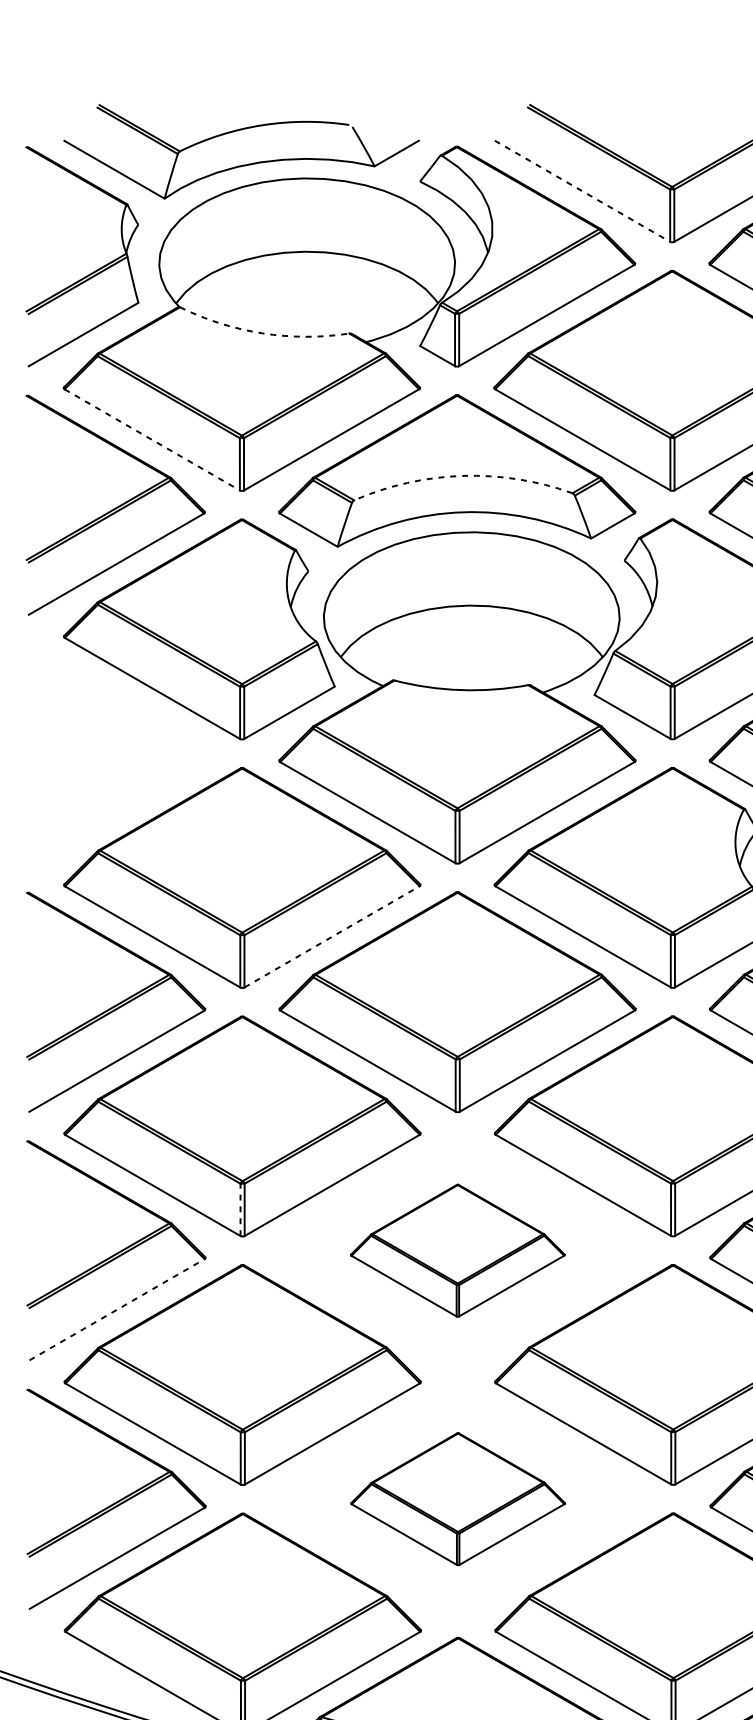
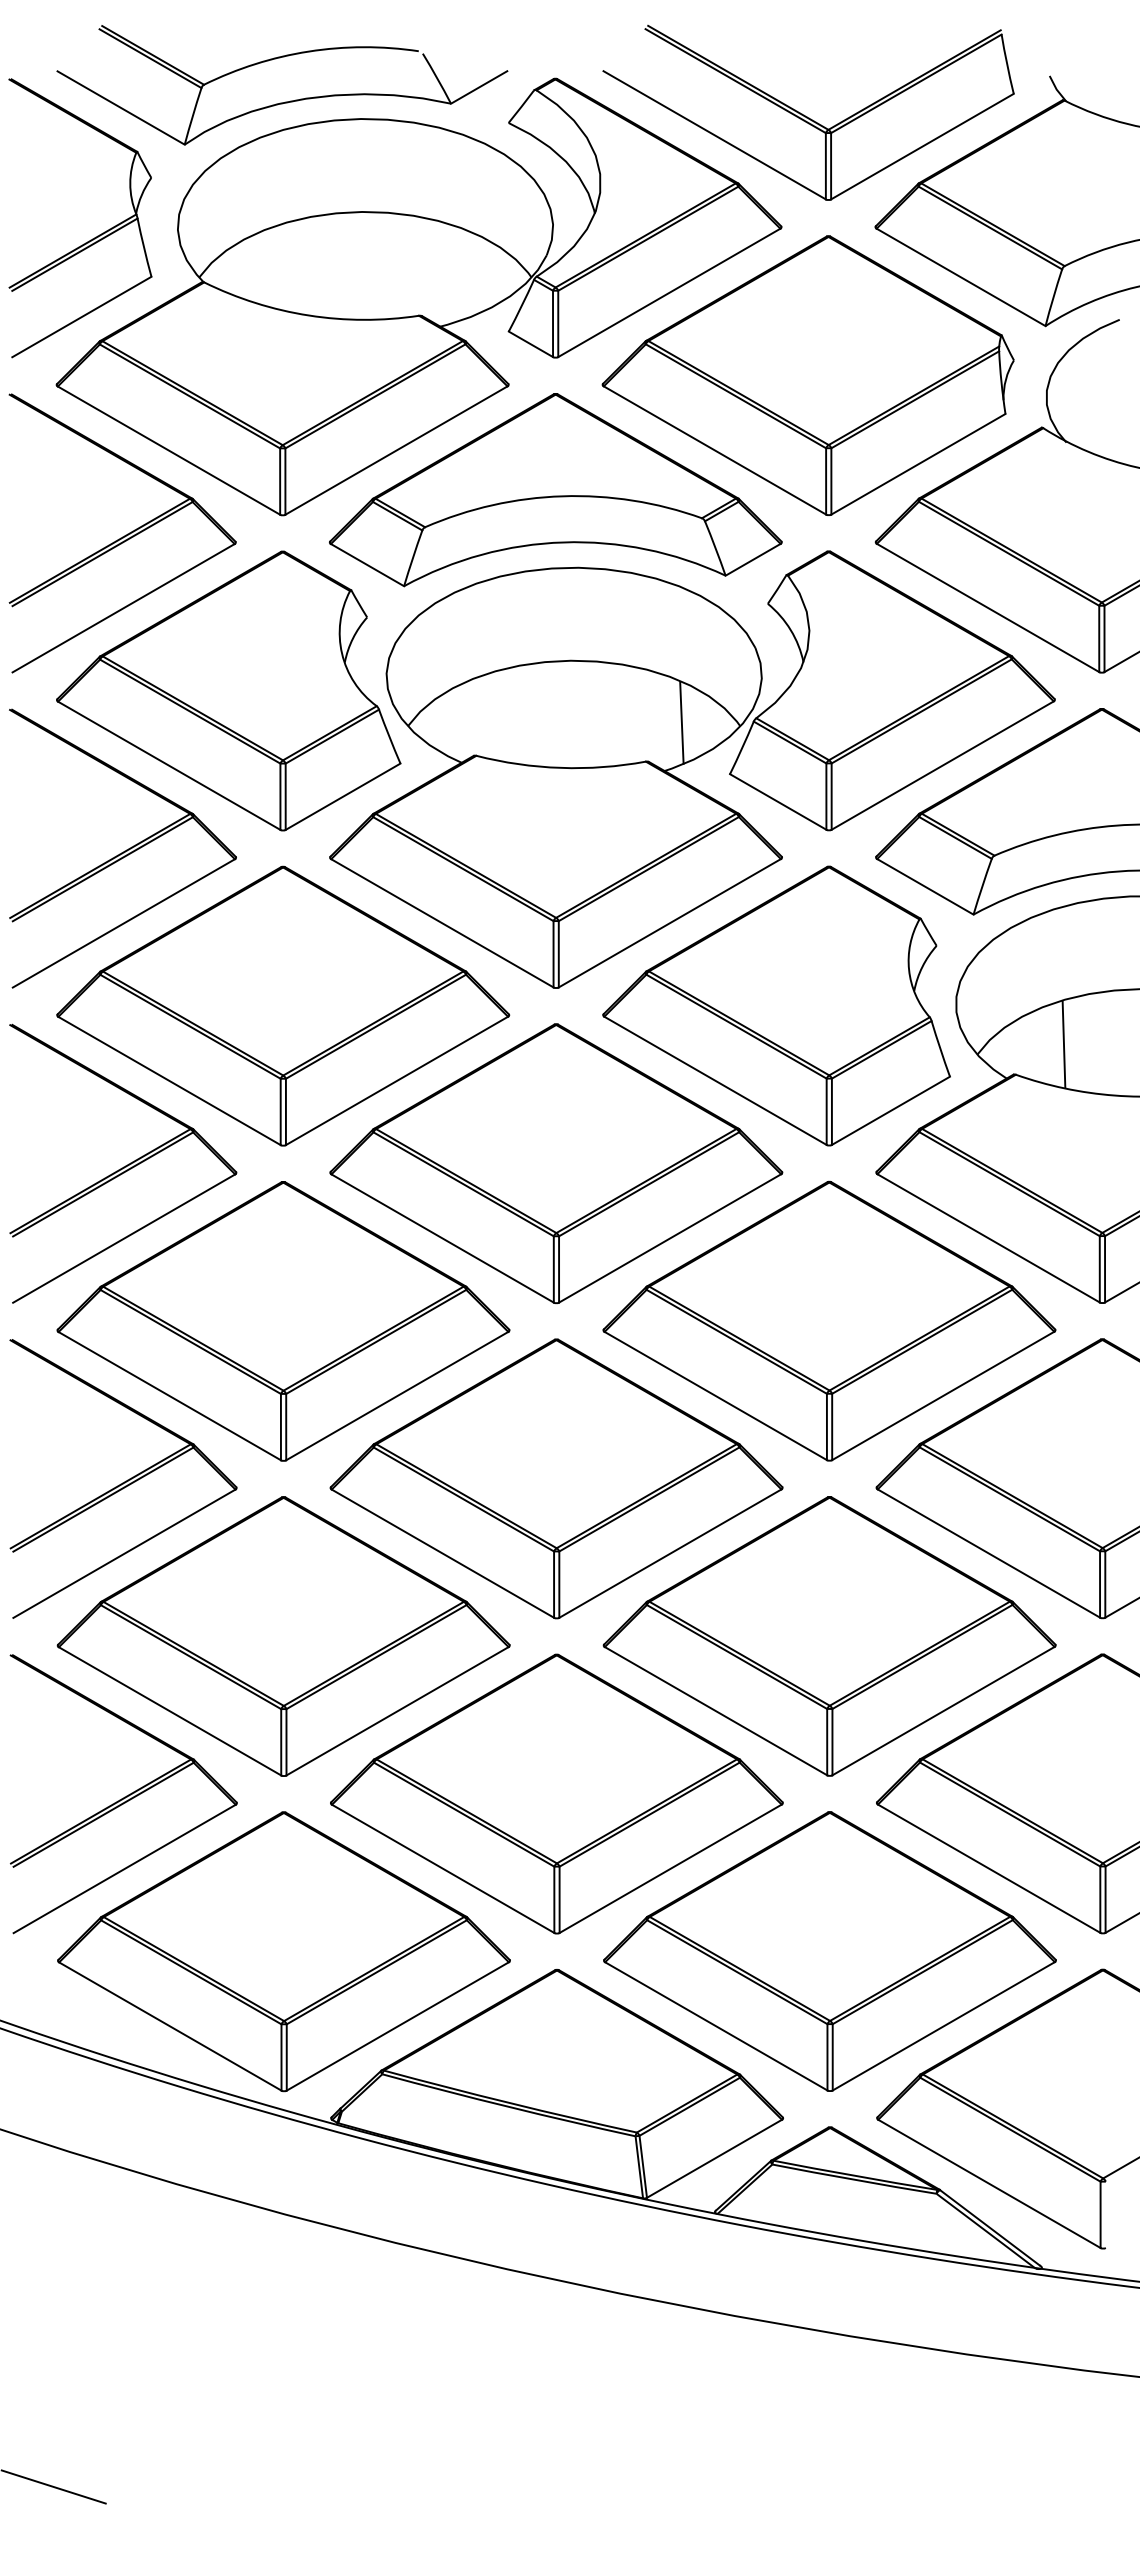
line: (583, 191) -> (715, 135), dashed -> solid
arc: (263, 333) -> (309, 315), dashed -> solid
line: (152, 439) -> (169, 450), dashed -> solid
arc: (462, 476) -> (562, 496), dashed -> solid
line: (556, 654) -> (681, 722), added
part: (115, 753) -> (122, 848), added
line: (332, 936) -> (397, 1080), dashed -> solid
line: (240, 1209) -> (280, 1426), dashed -> solid
part: (457, 1250) -> (556, 1478), size x1.67
line: (117, 1309) -> (124, 1553), dashed -> solid
part: (457, 1498) -> (556, 1793), size x1.67

